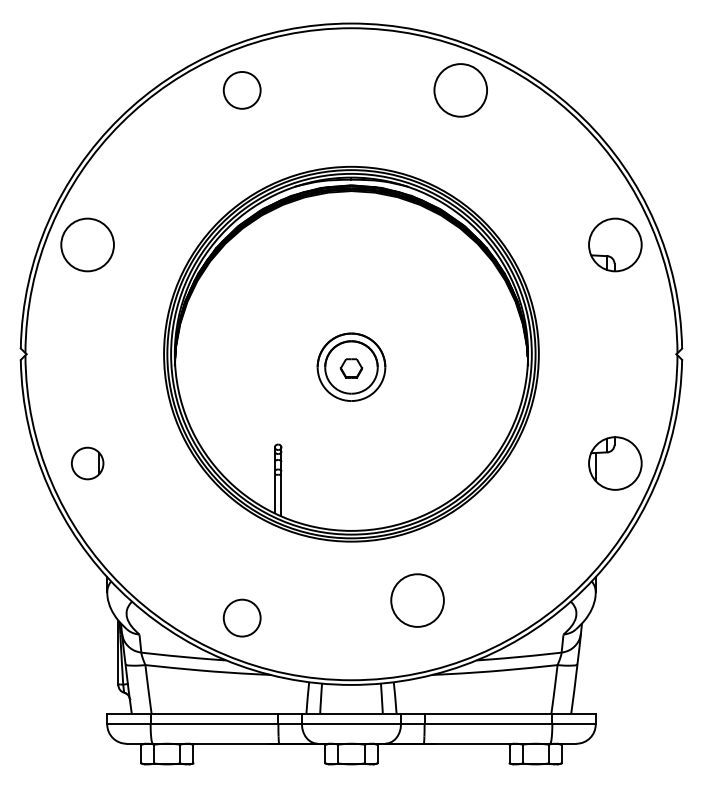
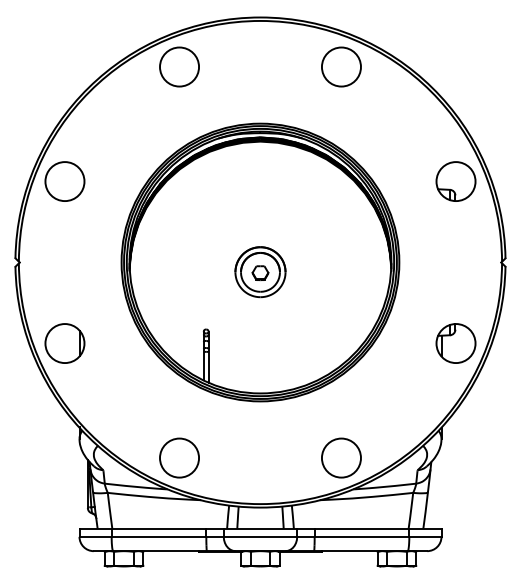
circle: (242, 89) -> (179, 66), size x1.43
part: (86, 463) -> (64, 343), size x1.67
circle: (417, 599) -> (341, 457), moved
circle: (242, 617) -> (179, 457), size x1.43

